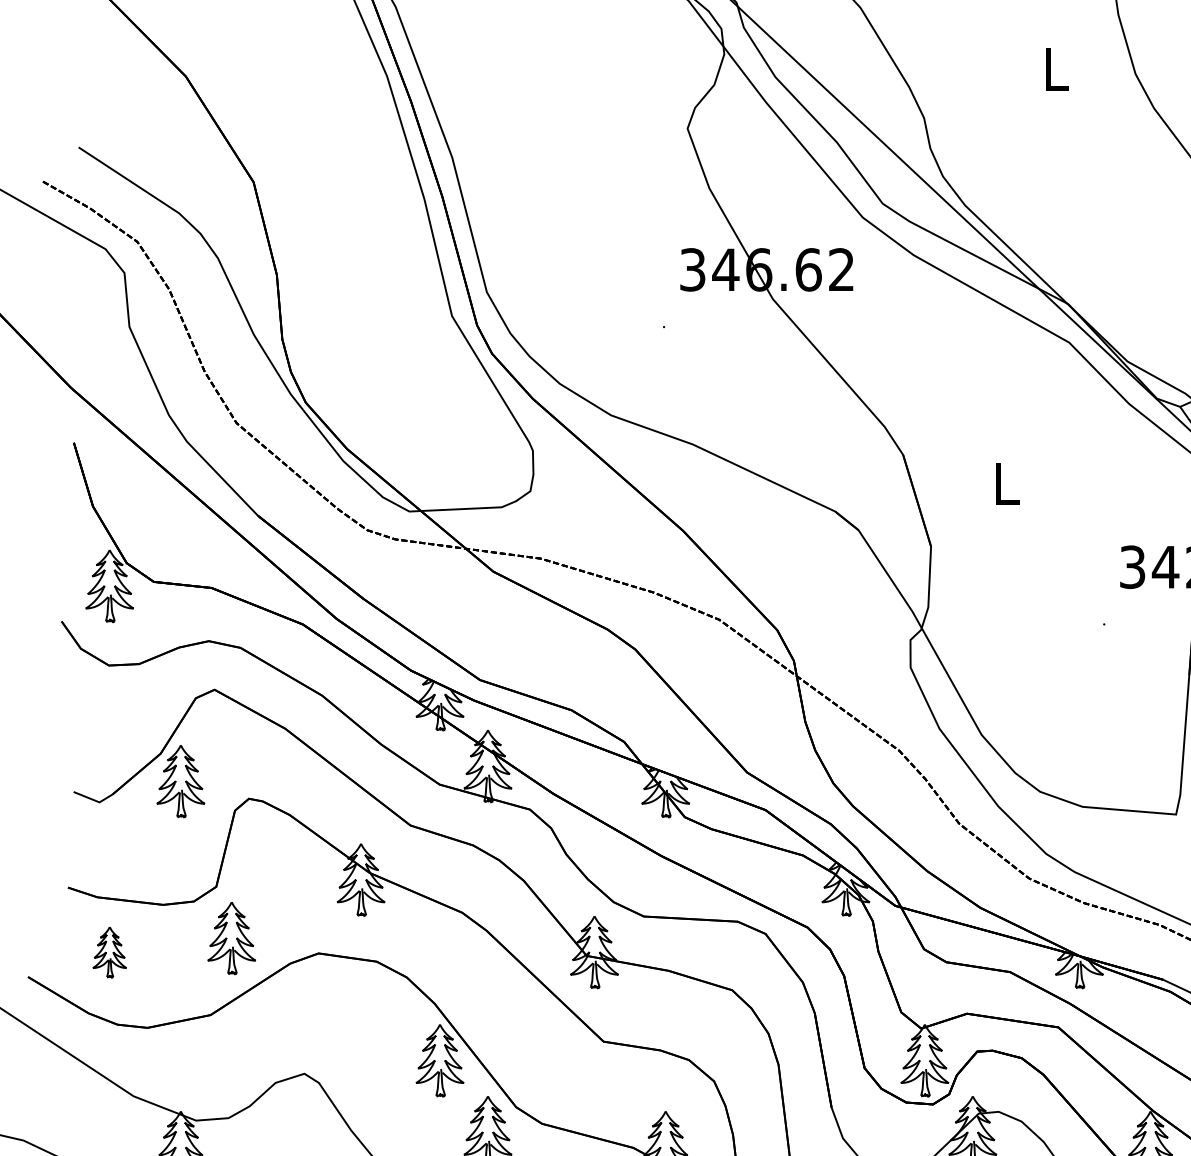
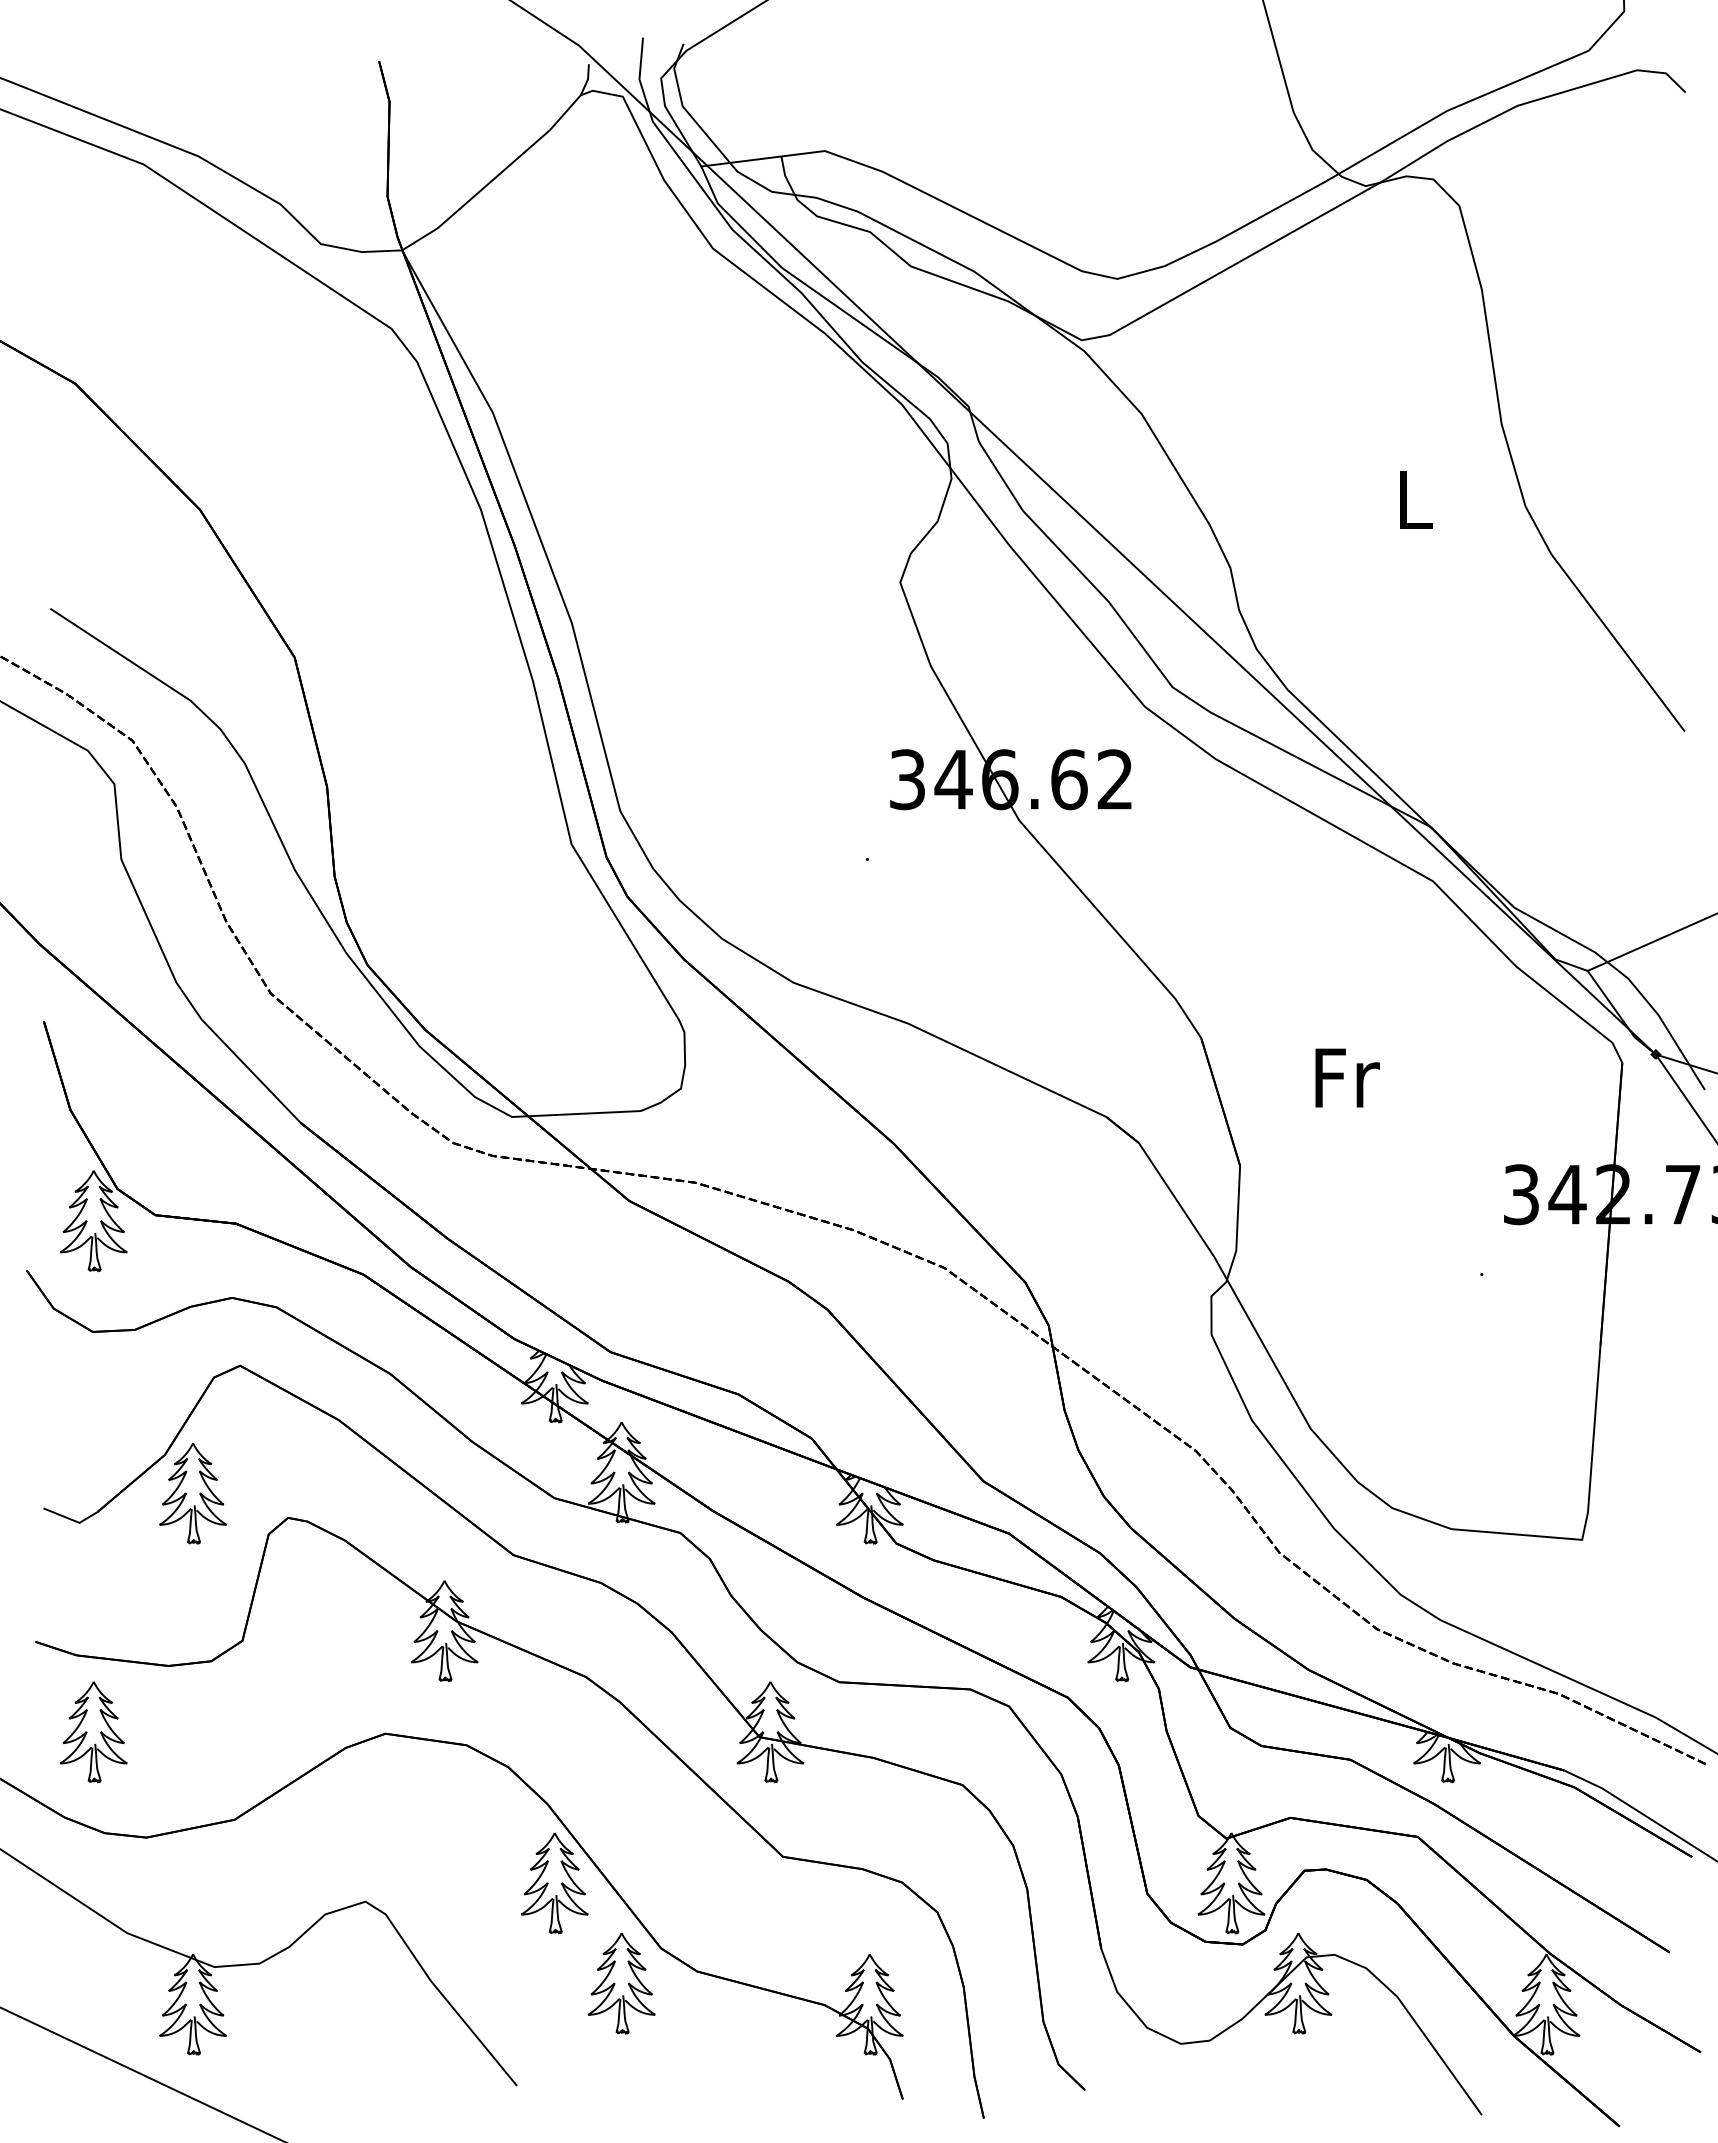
text: (1008, 483) -> (1347, 1077), L -> Fr
part: (231, 938) -> (263, 1712), removed
part: (109, 952) -> (93, 1732), size x1.43

